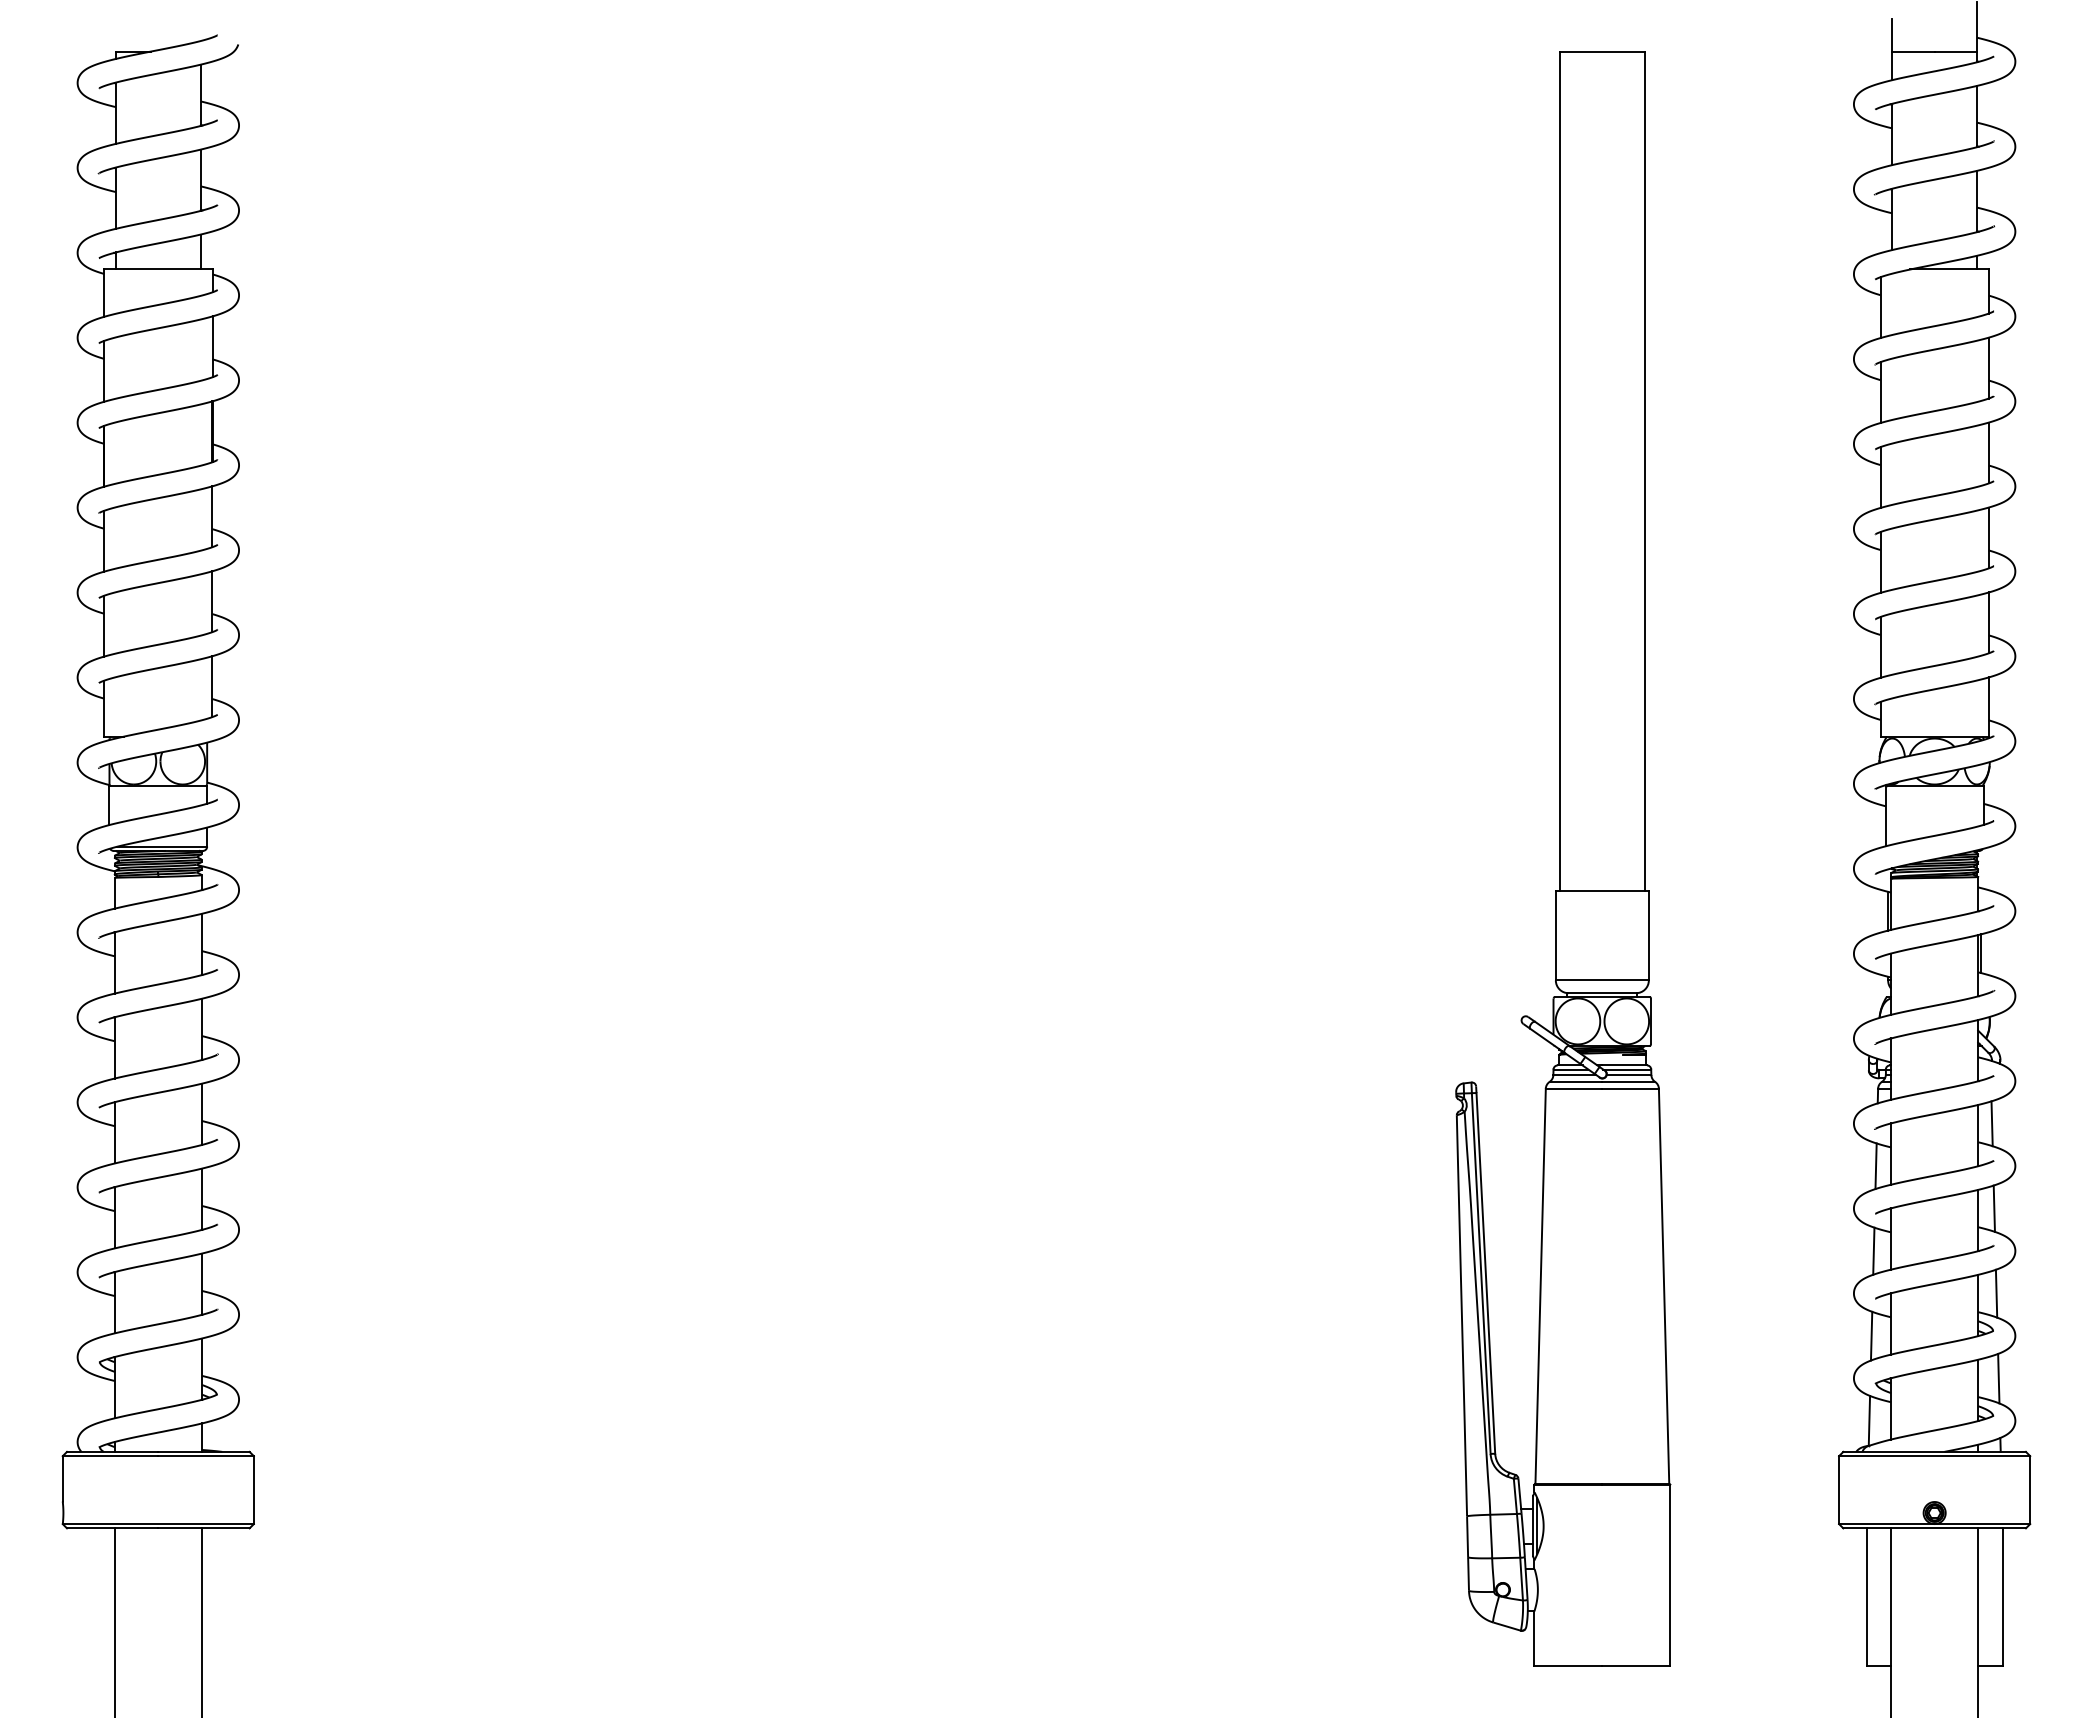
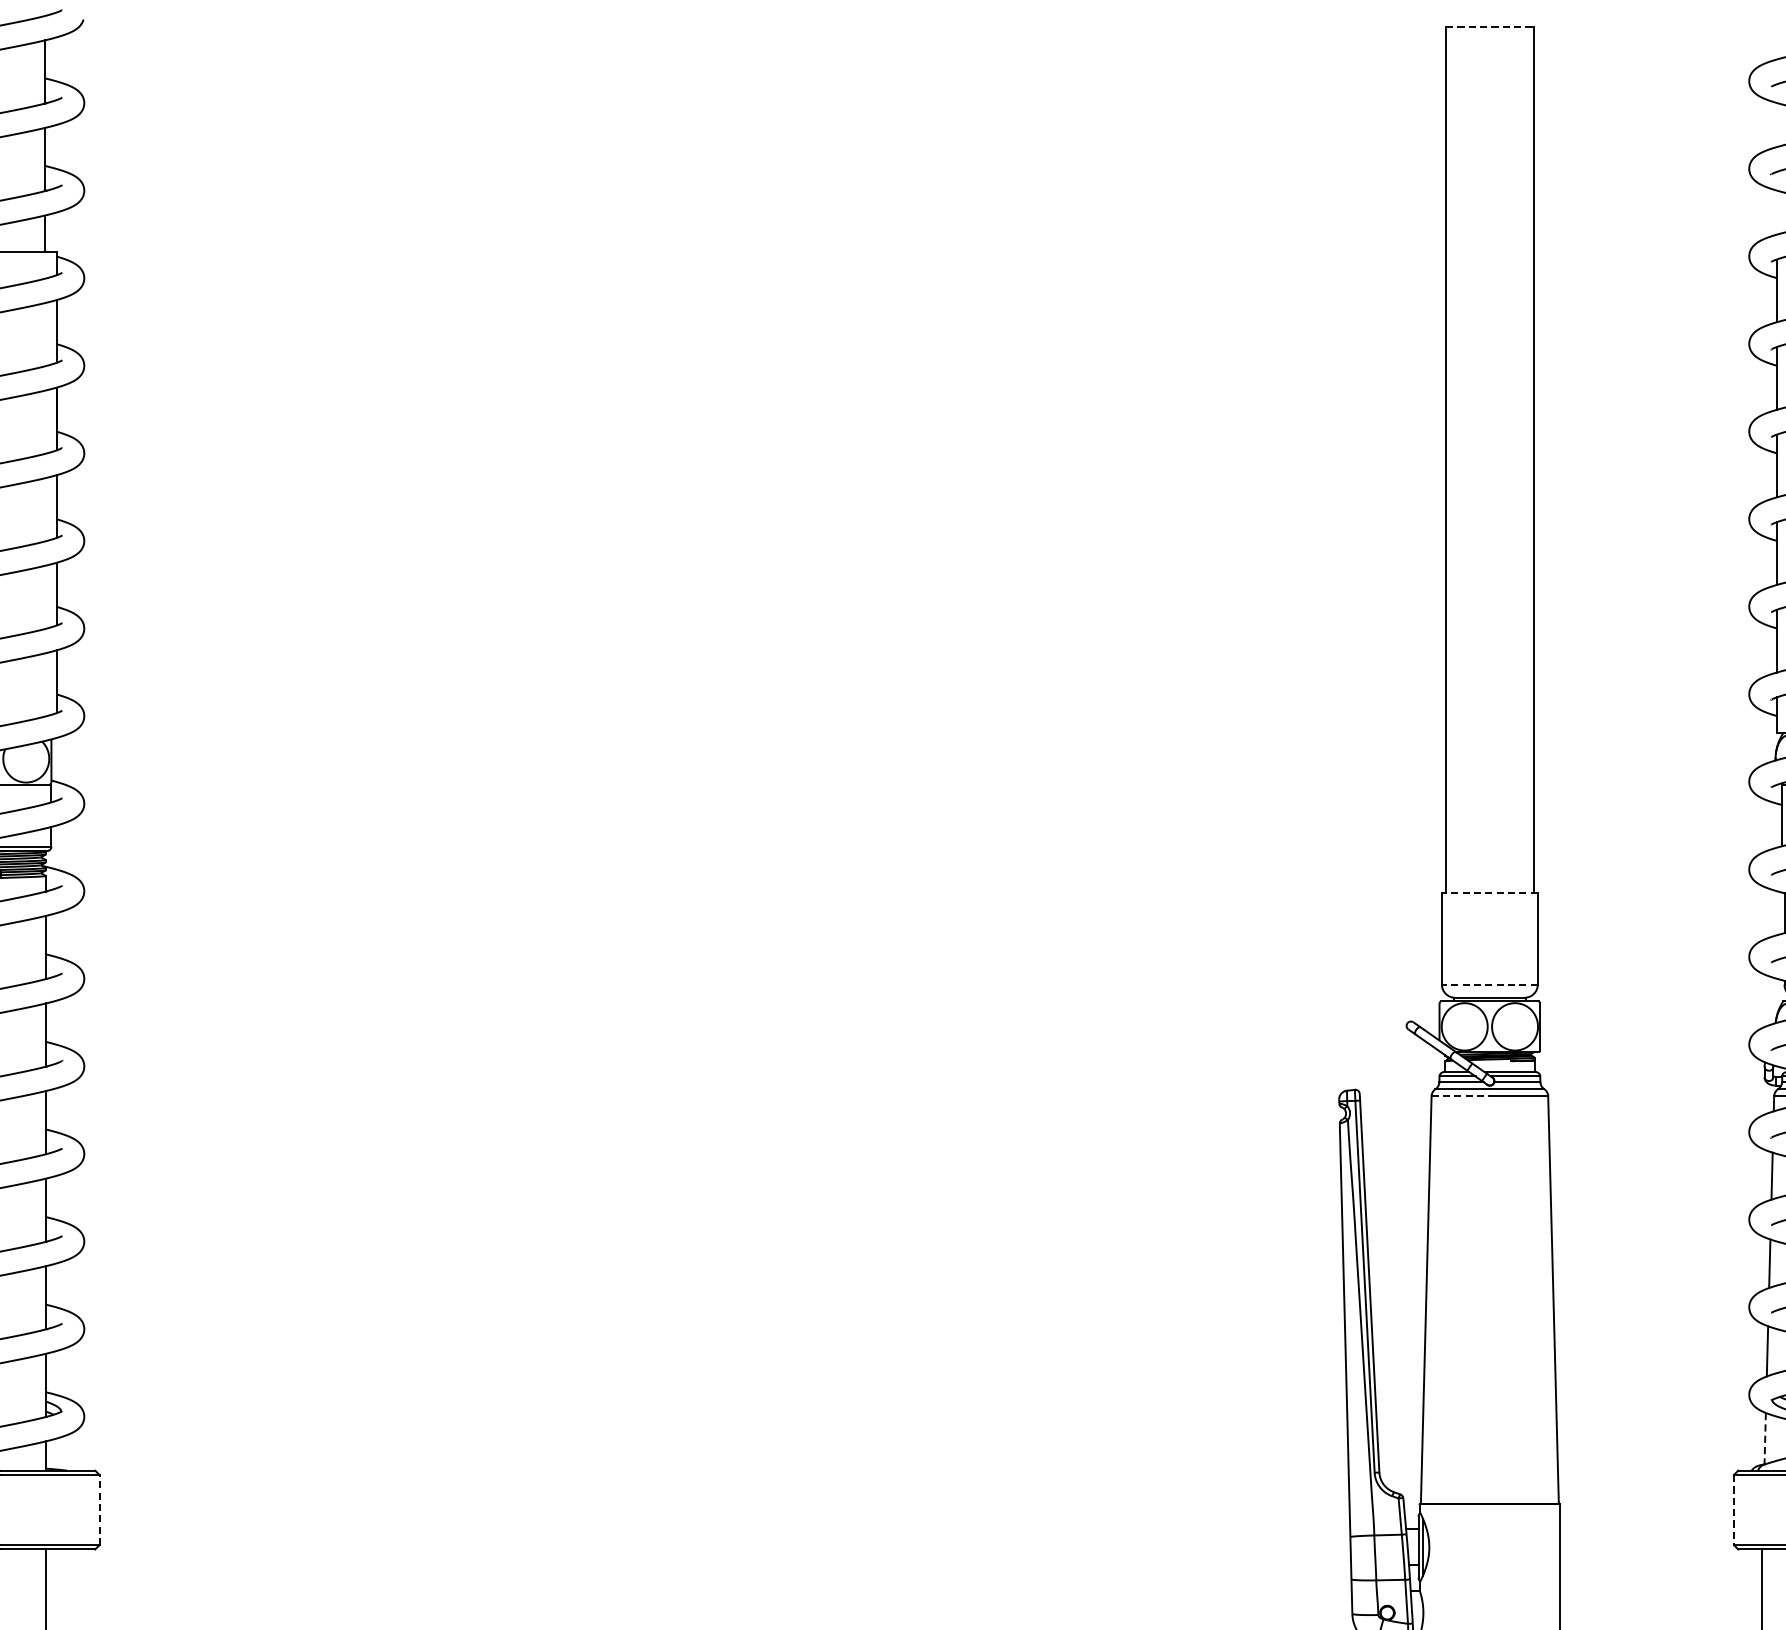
line: (1602, 51) -> (1490, 26), solid -> dashed
line: (1602, 891) -> (1490, 892), solid -> dashed
line: (1602, 980) -> (1490, 984), solid -> dashed
line: (1574, 1088) -> (1461, 1095), solid -> dashed
line: (1869, 1420) -> (1765, 1438), solid -> dashed
line: (253, 1490) -> (99, 1510), solid -> dashed
line: (1839, 1490) -> (1734, 1510), solid -> dashed

